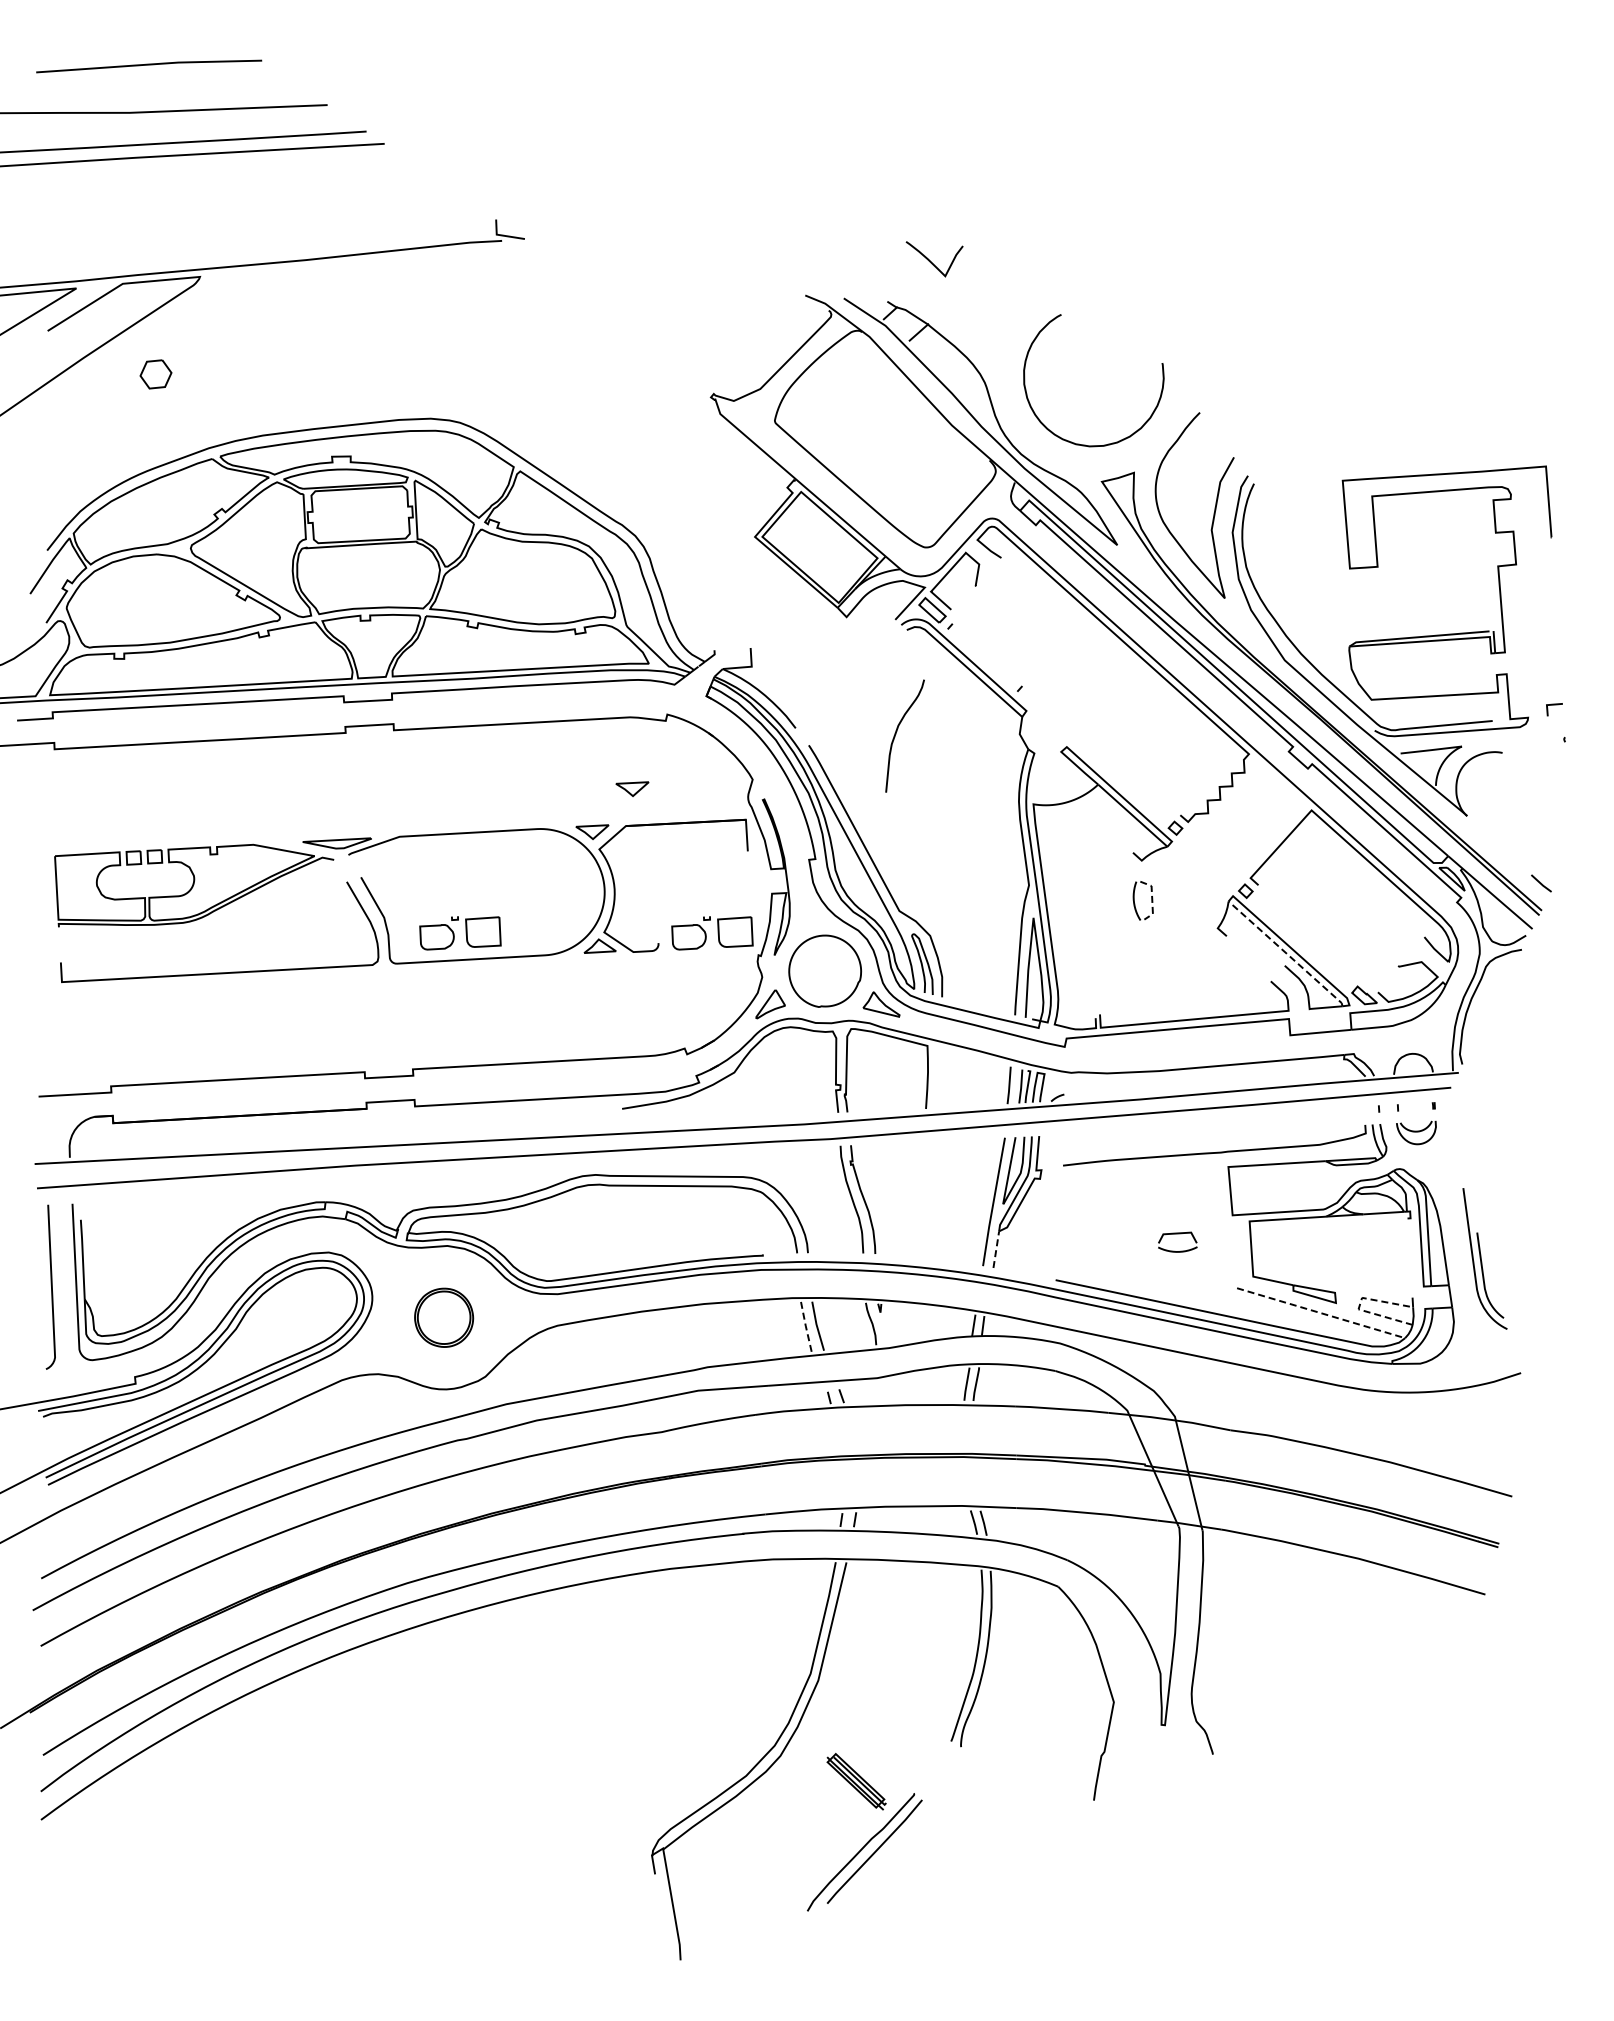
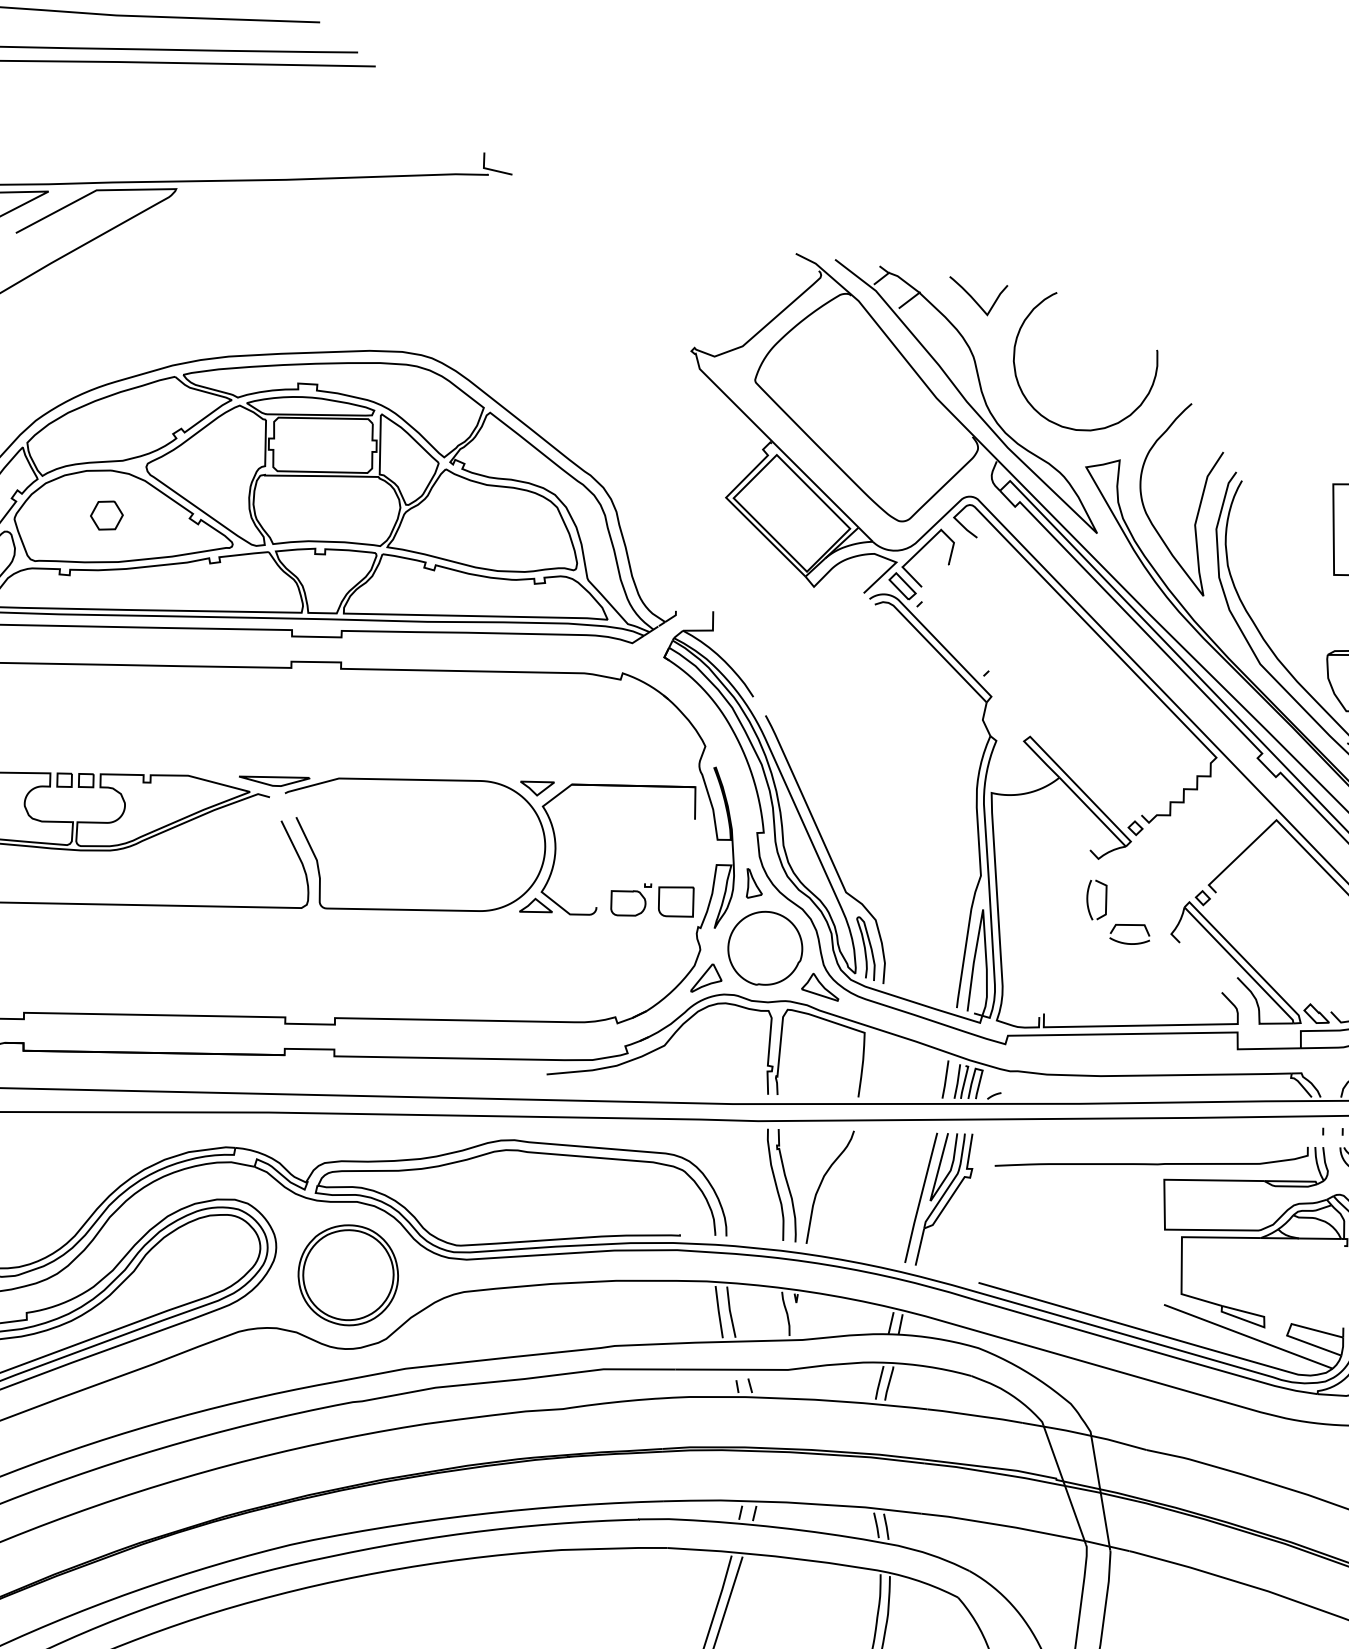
curve: (931, 261) -> (974, 298), moved
part: (155, 374) -> (106, 515), moved
curve: (897, 731) -> (822, 1181), moved
part: (632, 788) -> (581, 746), removed
line: (1152, 899) -> (1106, 899), dashed -> solid
part: (809, 909) -> (753, 883), added
part: (460, 933) -> (394, 882), removed
line: (1286, 953) -> (1239, 965), dashed -> solid
part: (1177, 1234) -> (1130, 926), moved
line: (996, 1249) -> (920, 1246), dashed -> solid
line: (1359, 1305) -> (1288, 1331), dashed -> solid
line: (1321, 1313) -> (1248, 1337), dashed -> solid
part: (443, 1317) -> (347, 1275), size x1.67
line: (805, 1326) -> (718, 1311), dashed -> solid

